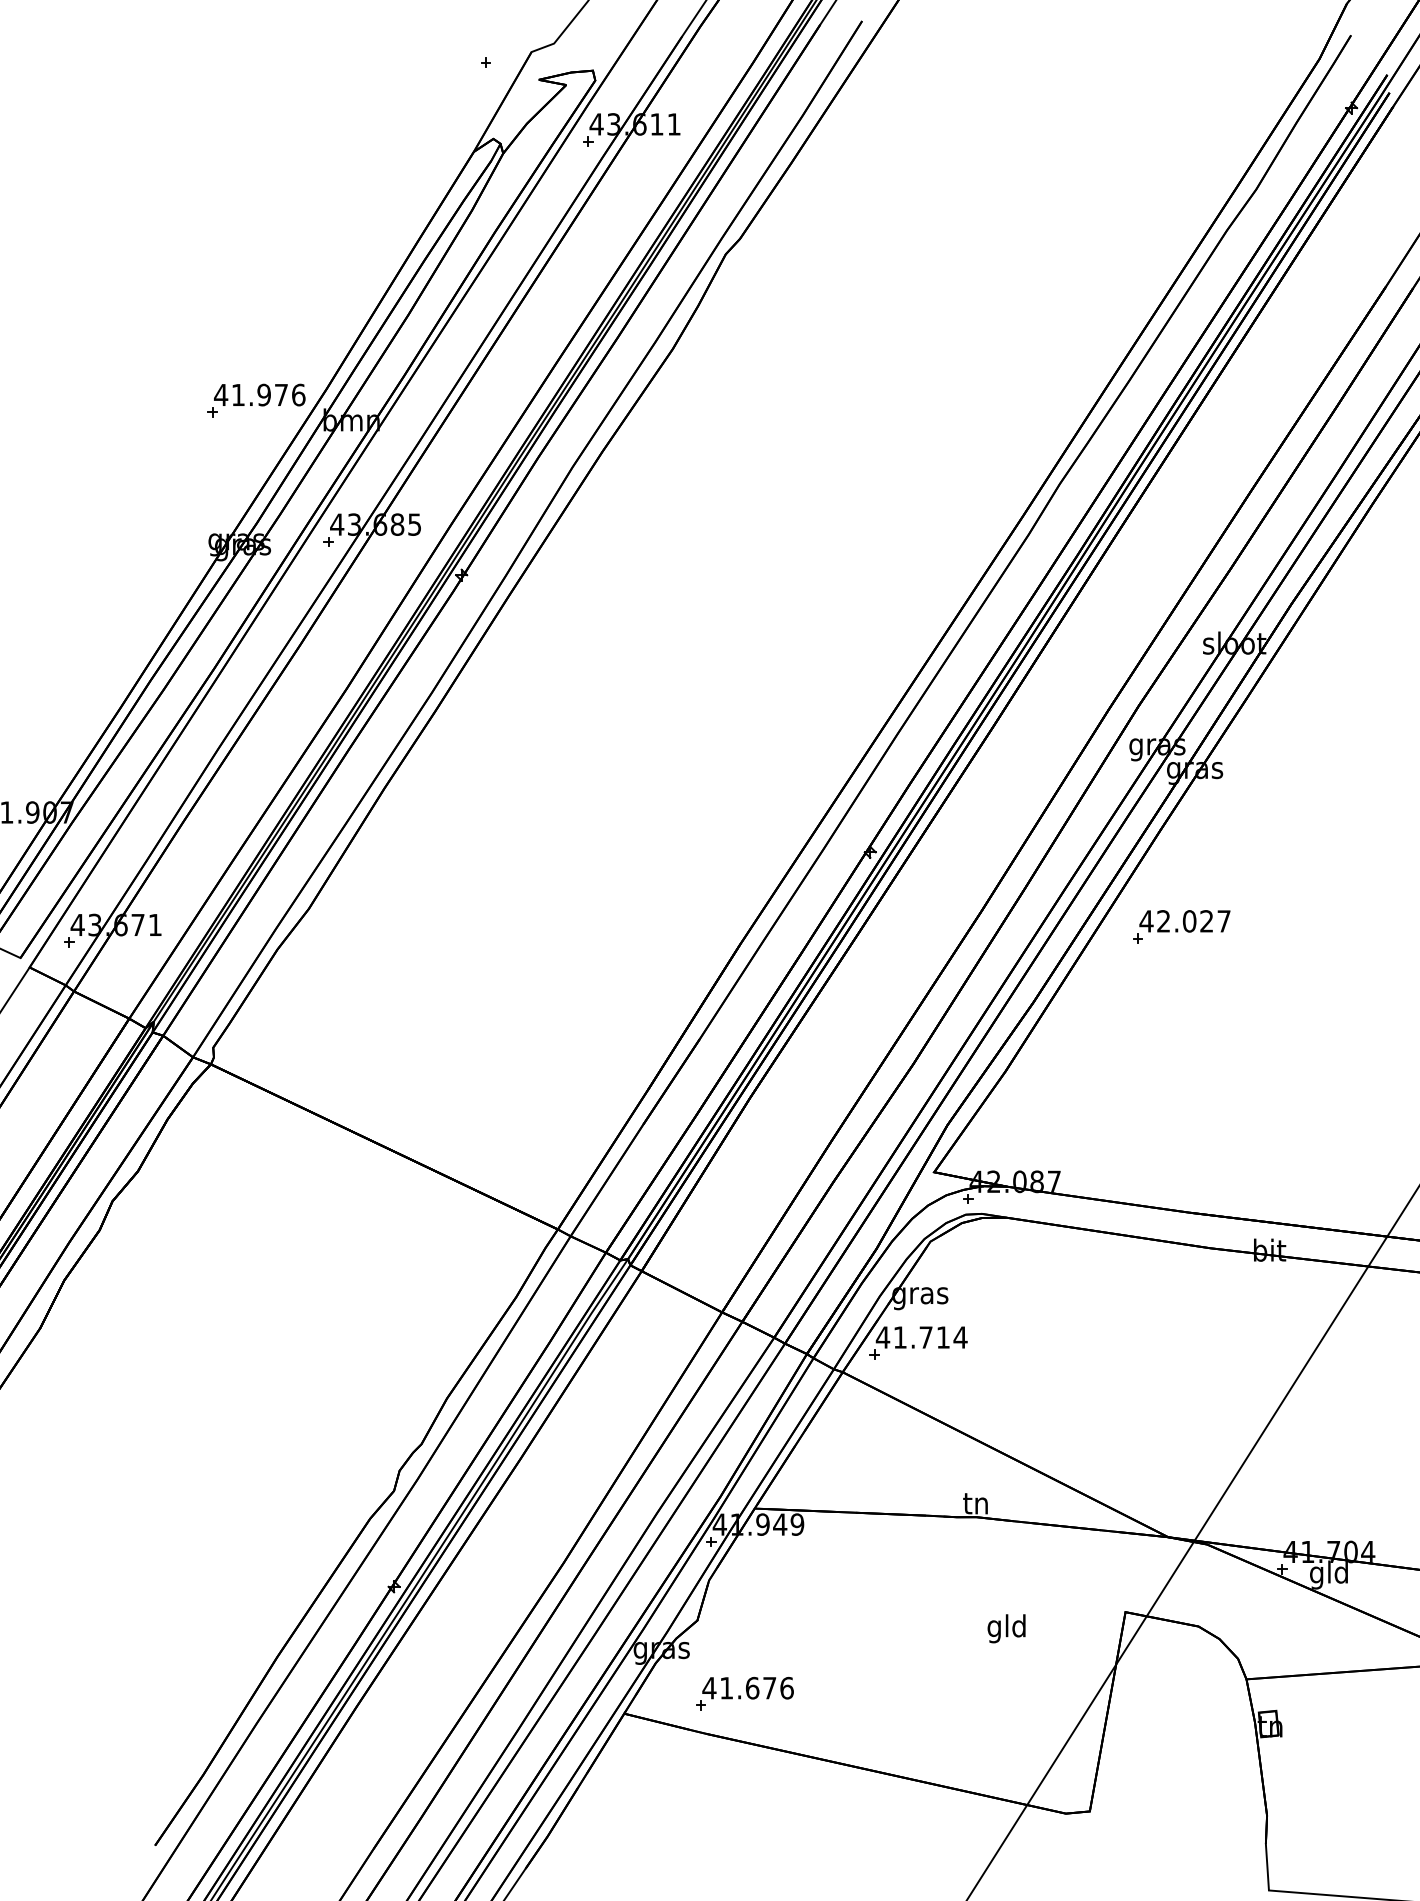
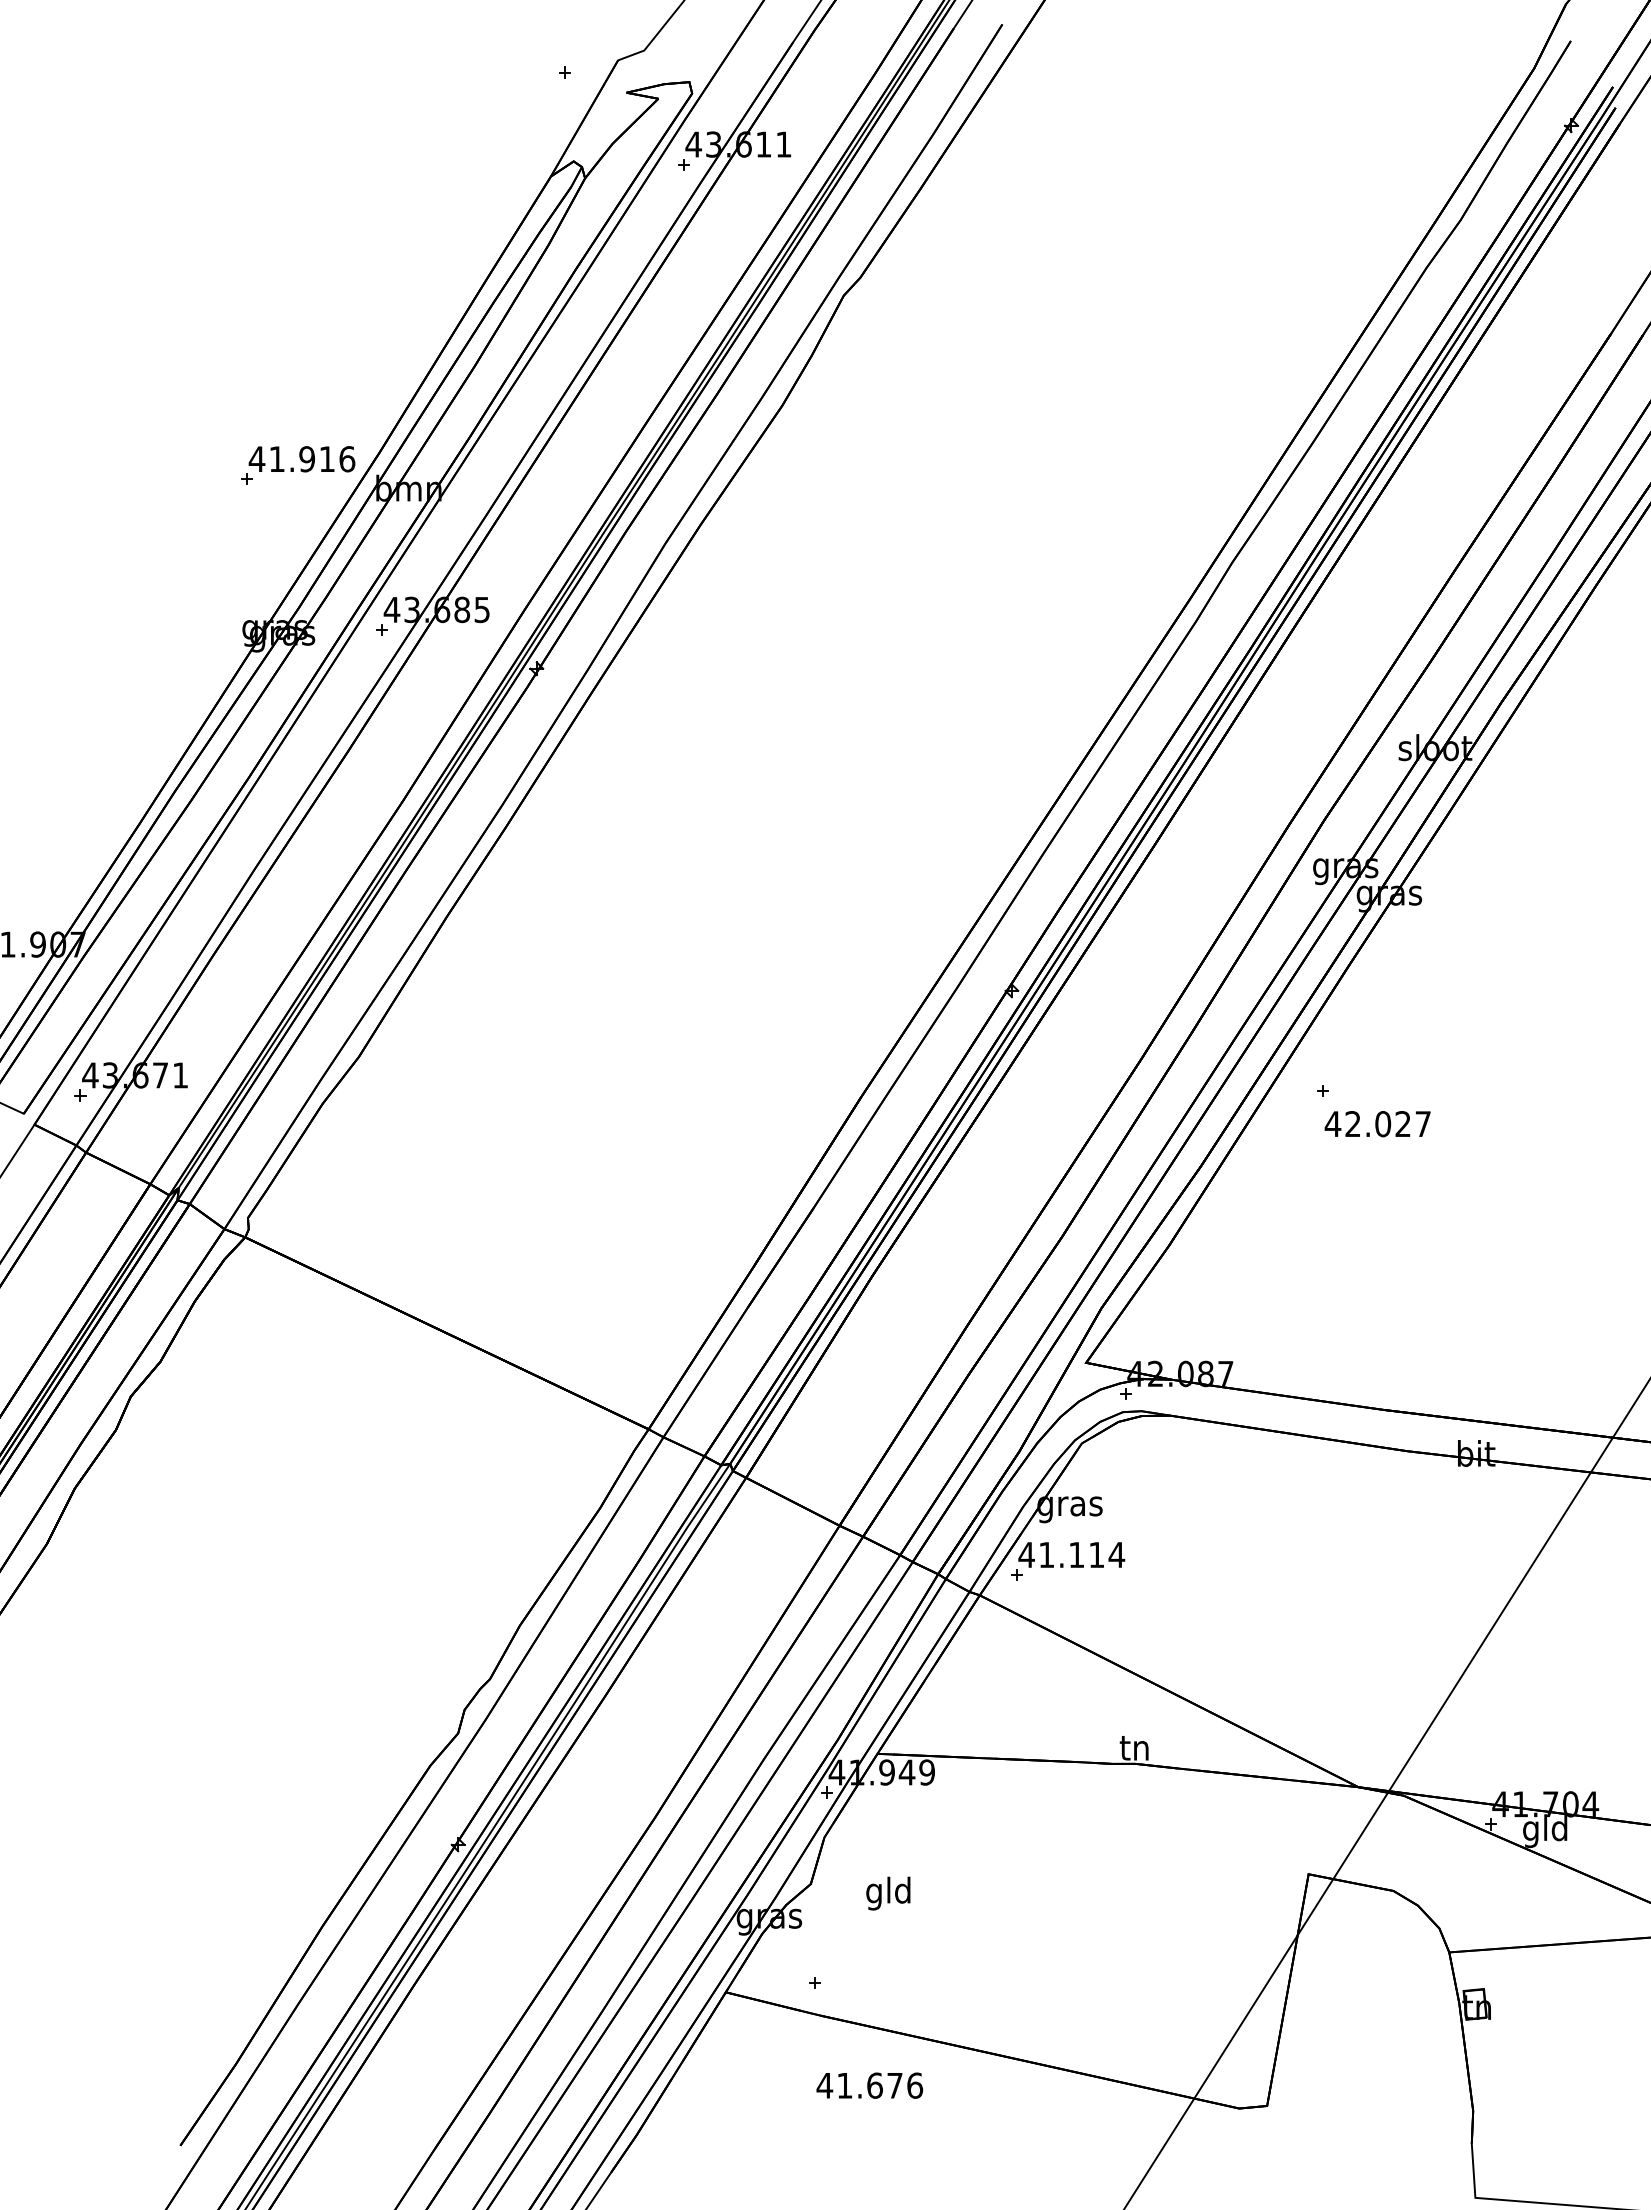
text: (280, 394) -> (326, 458), 41.976 -> 41.916
text: (1184, 921) -> (1377, 1124), moved
text: (925, 1337) -> (1076, 1554), 41.714 -> 41.114
text: (1006, 1628) -> (888, 1893), moved
text: (747, 1688) -> (869, 2085), moved

